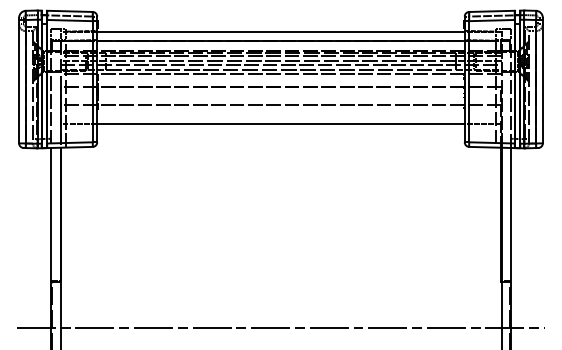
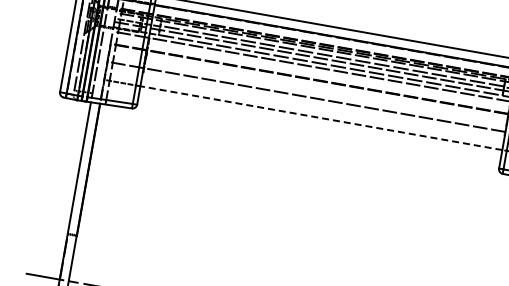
line: (280, 123) -> (320, 118), solid -> dashed

